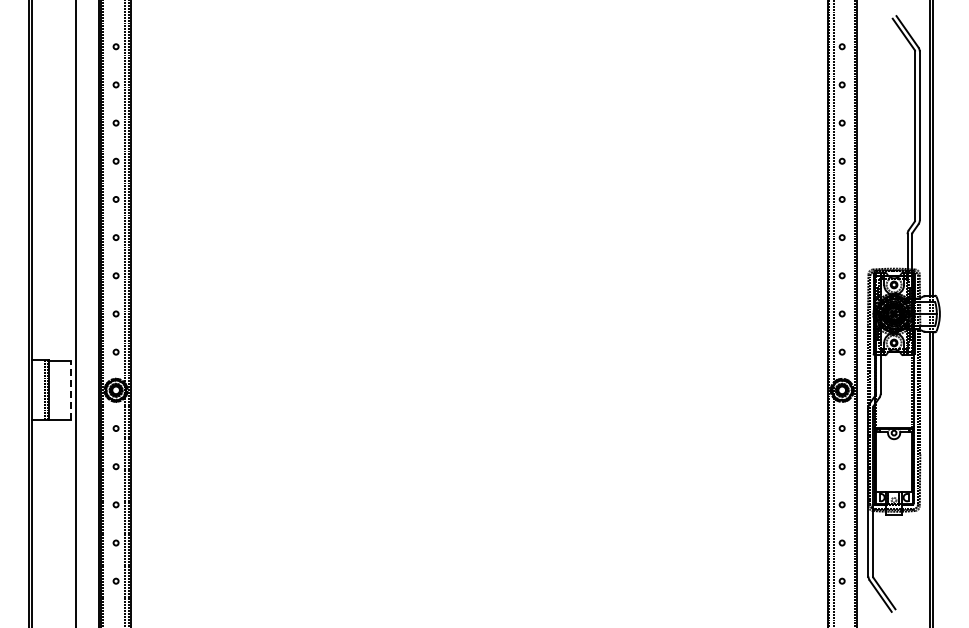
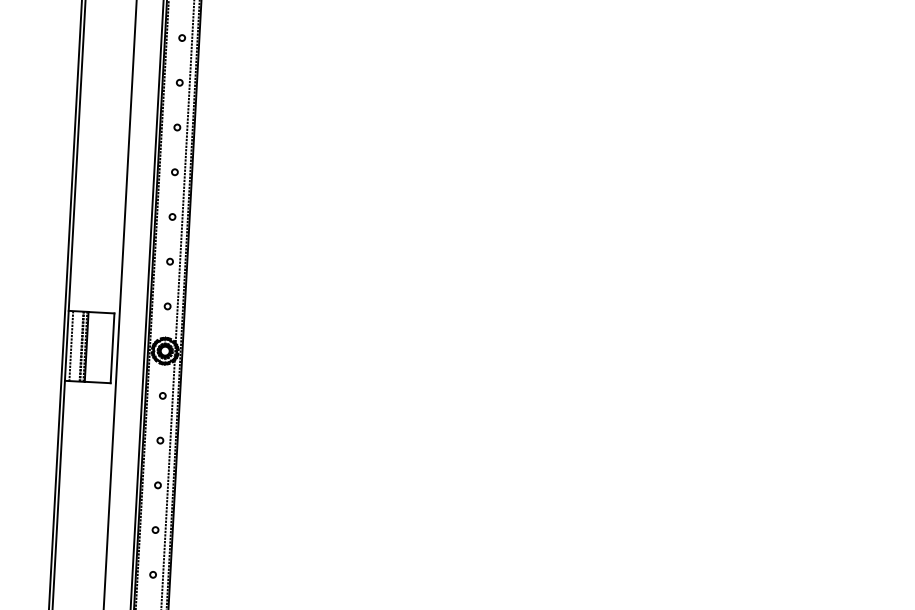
line: (35, 390) -> (70, 346), added
line: (71, 390) -> (112, 348), dashed -> solid

